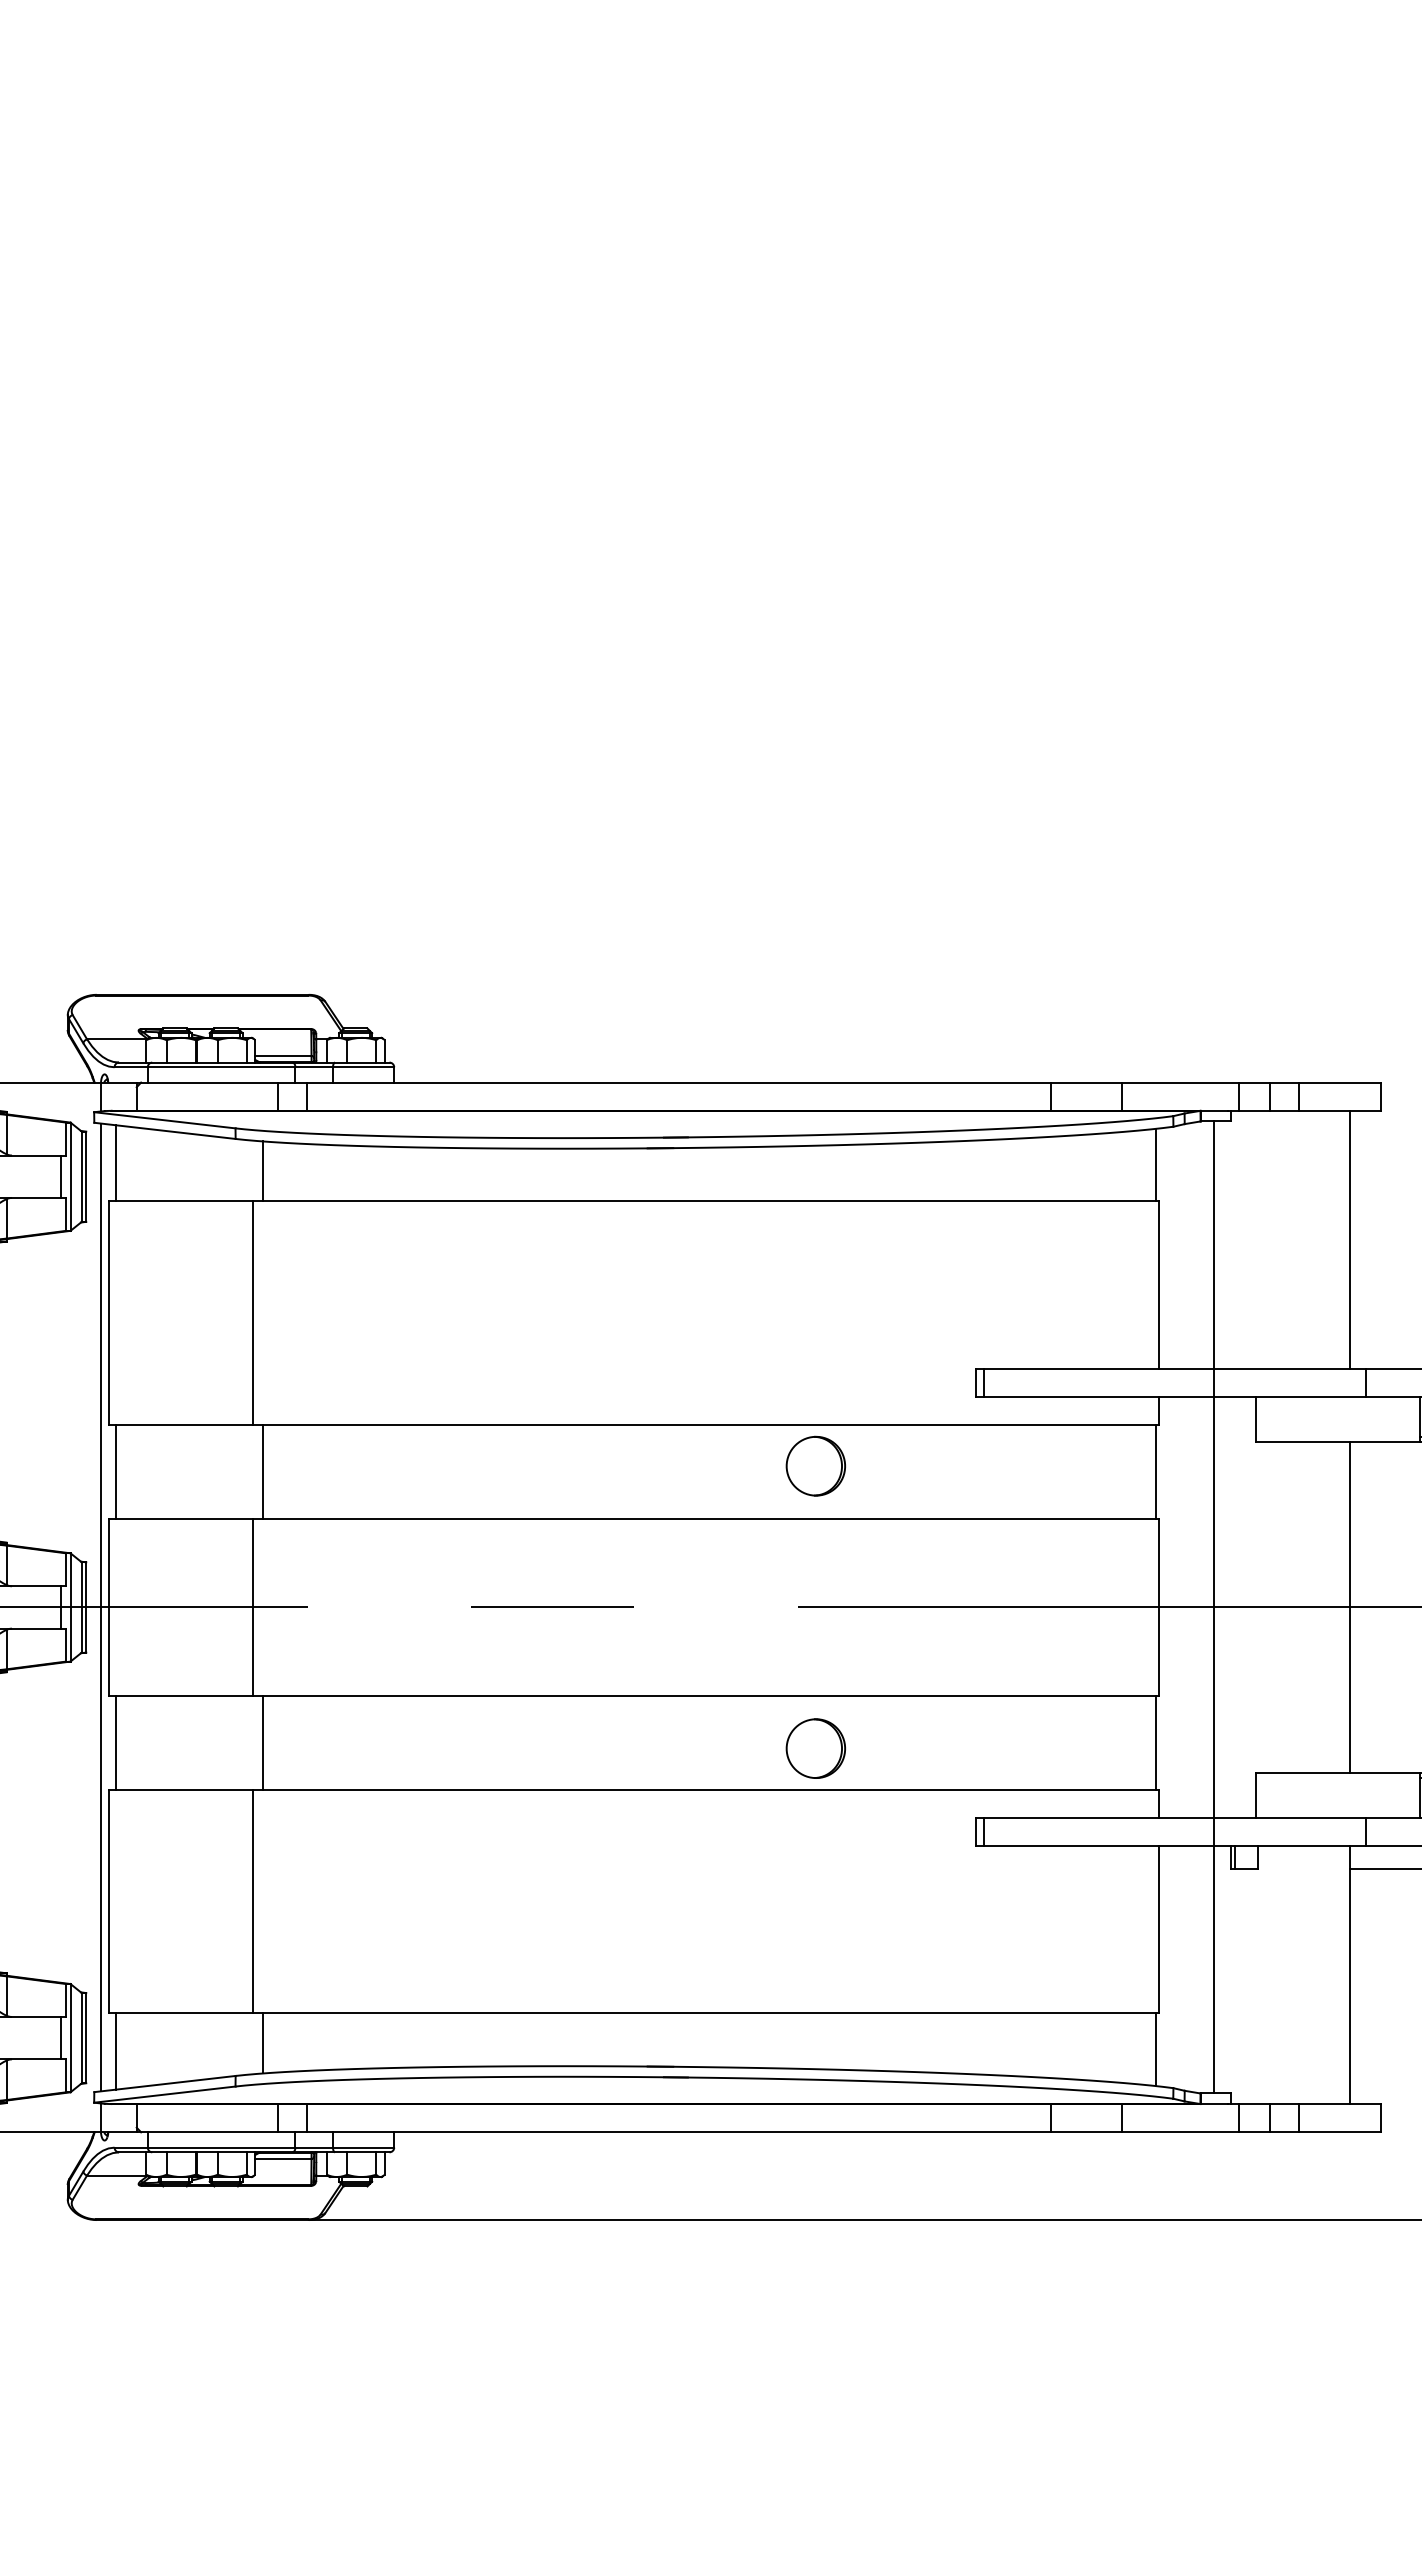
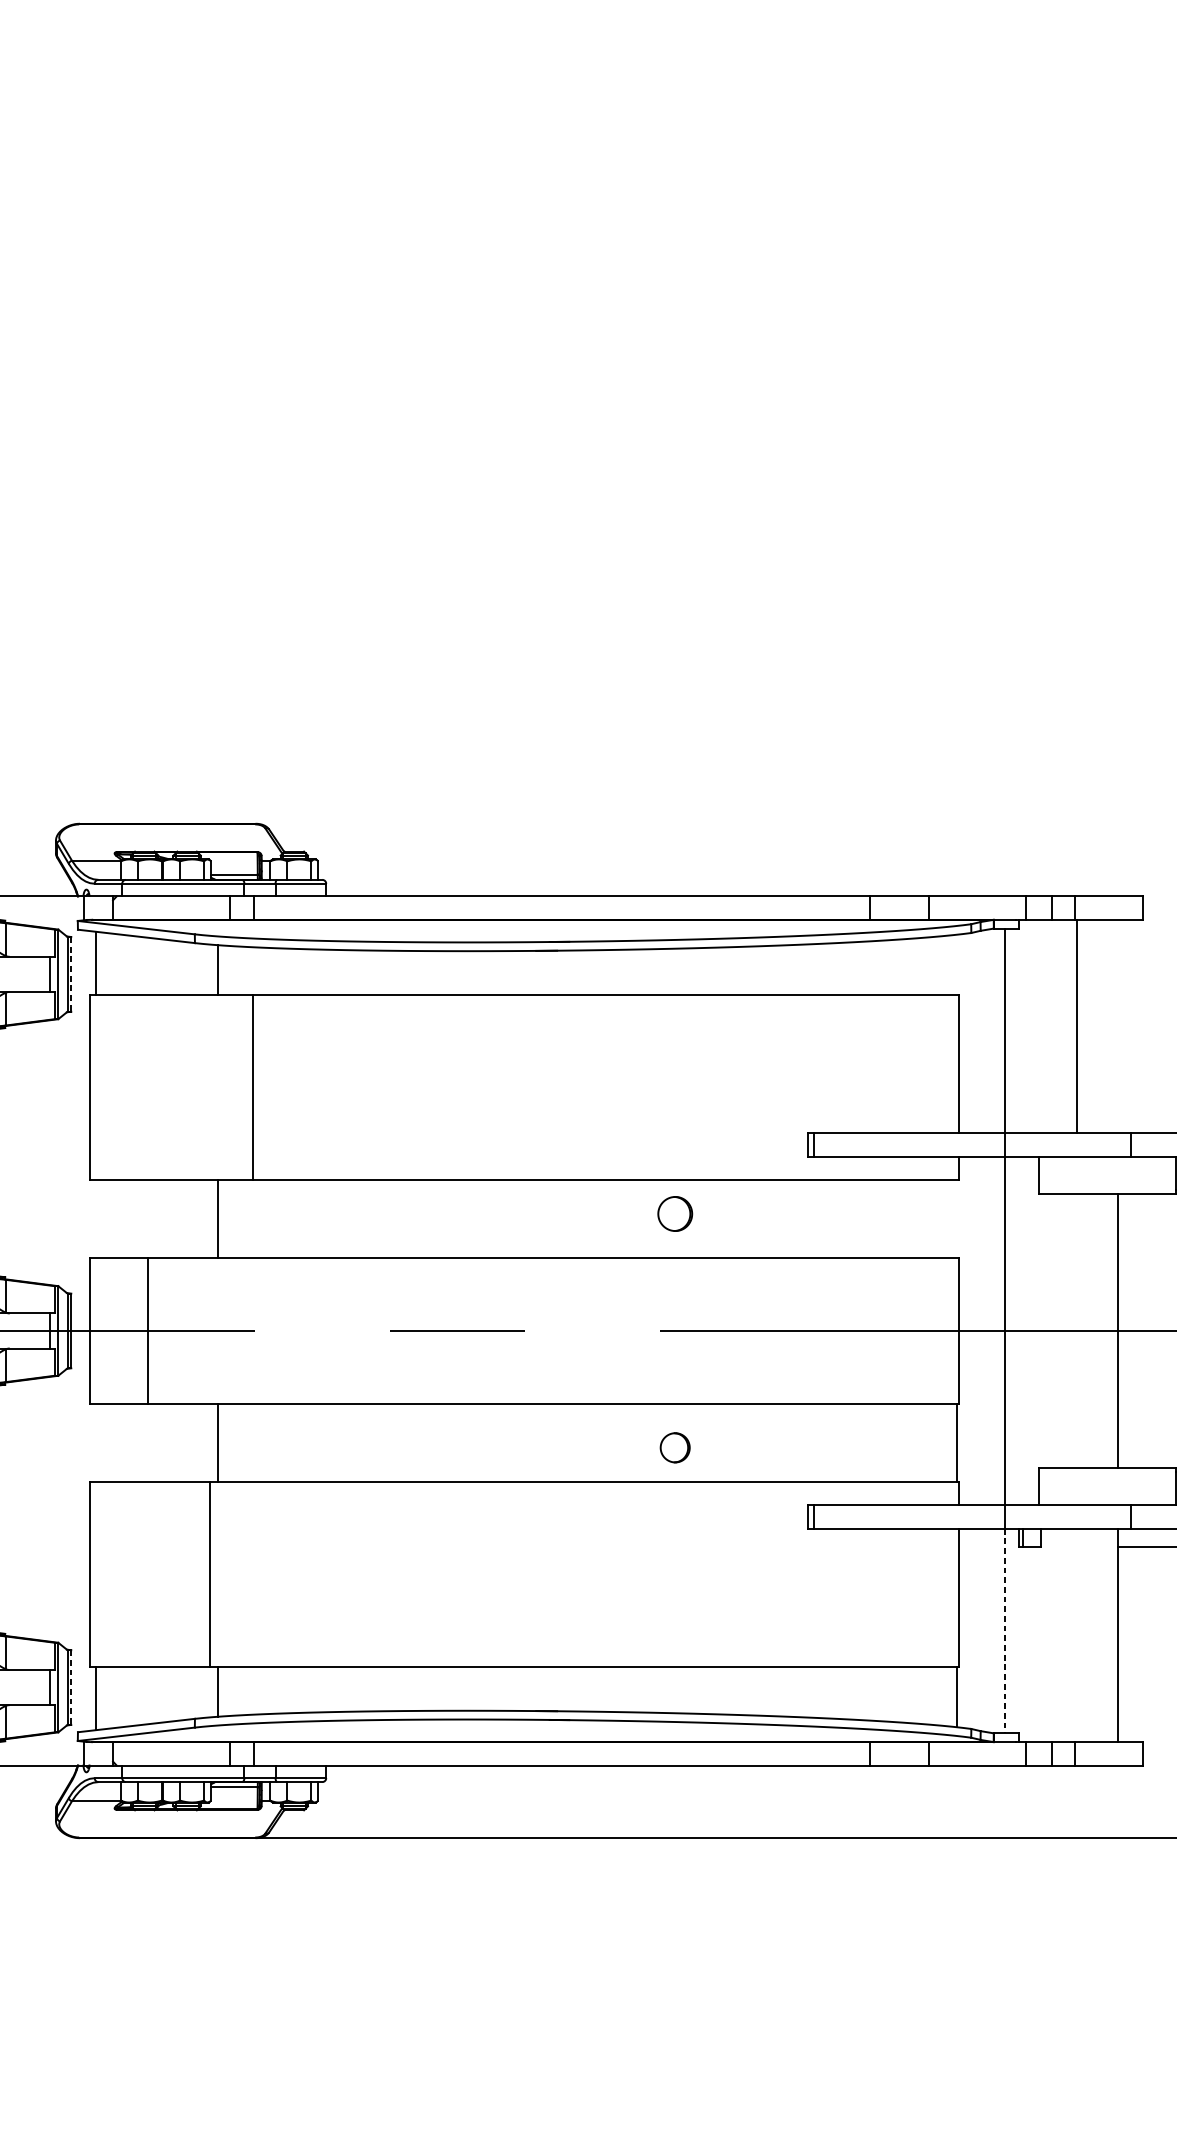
line: (1156, 1164) -> (957, 964), removed
line: (86, 1177) -> (71, 975), solid -> dashed
line: (1350, 1239) -> (1077, 1026), moved
line: (253, 1313) -> (252, 1087), moved
part: (815, 1465) -> (675, 1213), size x0.7
line: (115, 1472) -> (95, 1219), removed
line: (1156, 1472) -> (957, 1219), removed
line: (101, 1607) -> (83, 1331), removed
line: (253, 1607) -> (147, 1331), moved
line: (115, 1742) -> (95, 1442), removed
part: (815, 1748) -> (675, 1447), size x0.6
line: (1213, 1969) -> (1004, 1630), solid -> dashed
line: (86, 2038) -> (71, 1687), solid -> dashed

